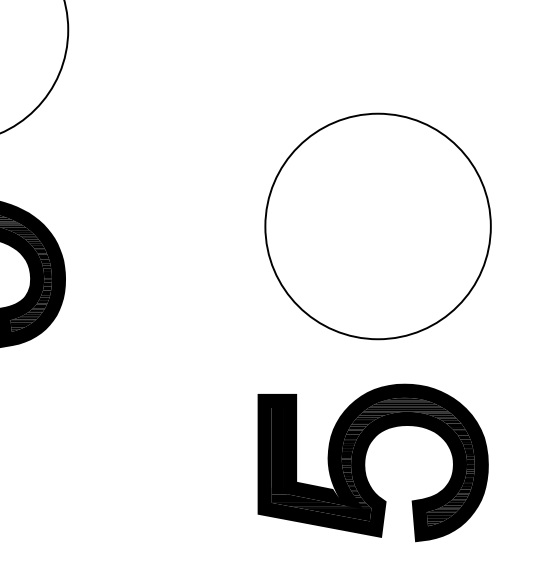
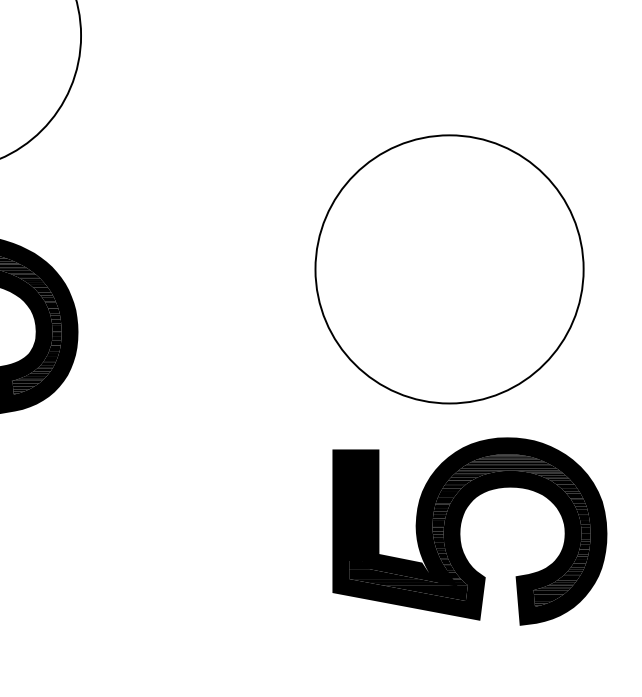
part: (365, 462) -> (460, 531), moved

